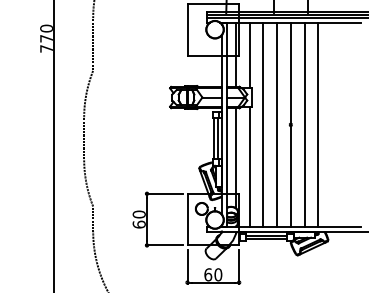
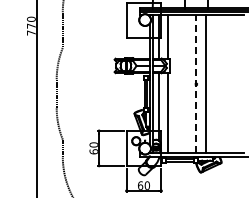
line: (262, 125) -> (177, 84), removed
line: (277, 125) -> (187, 84), removed
line: (291, 125) -> (196, 84), solid -> dashed
line: (317, 125) -> (214, 84), removed

